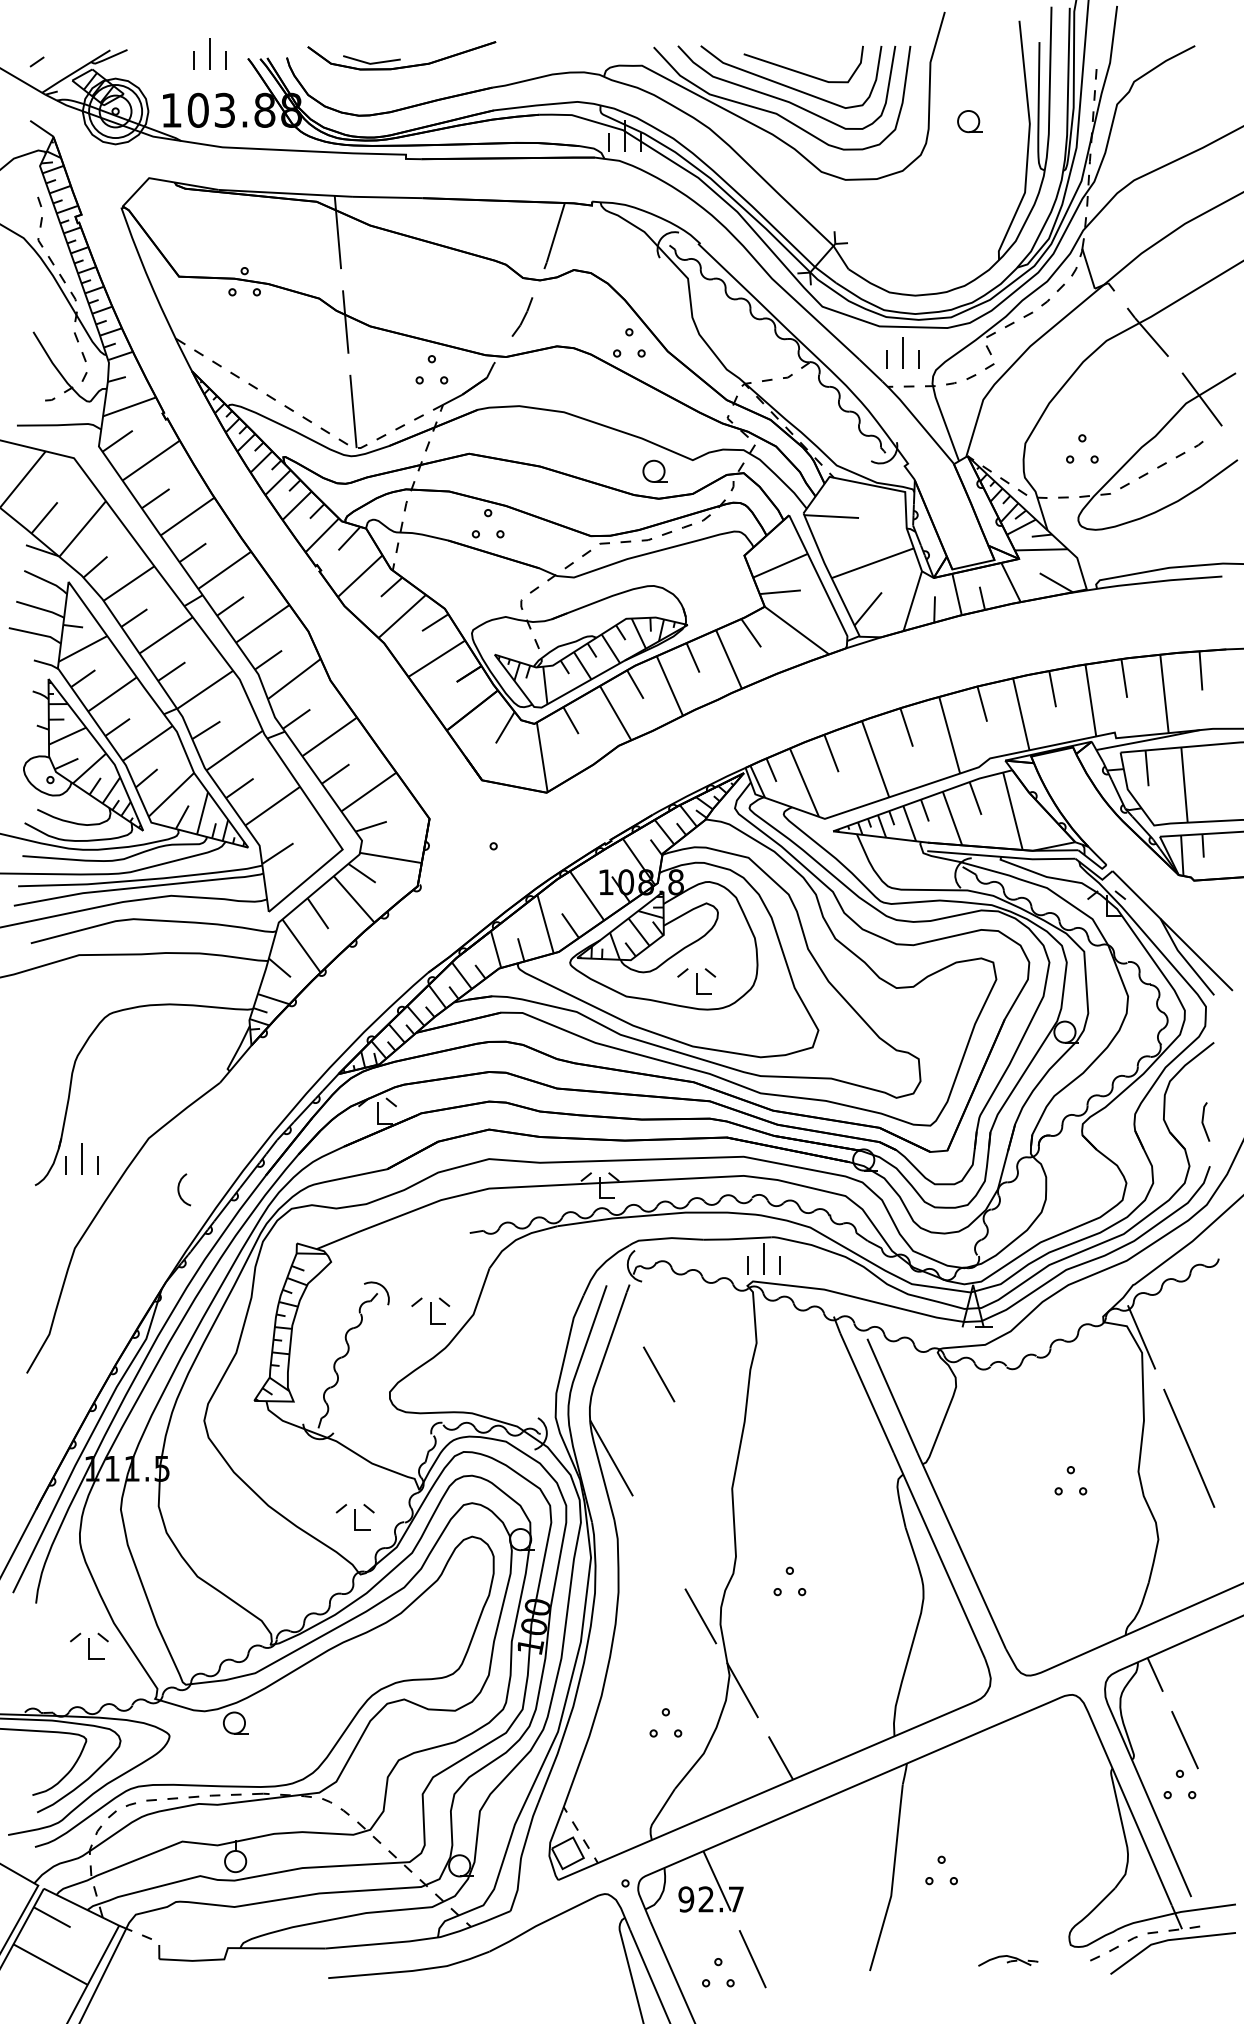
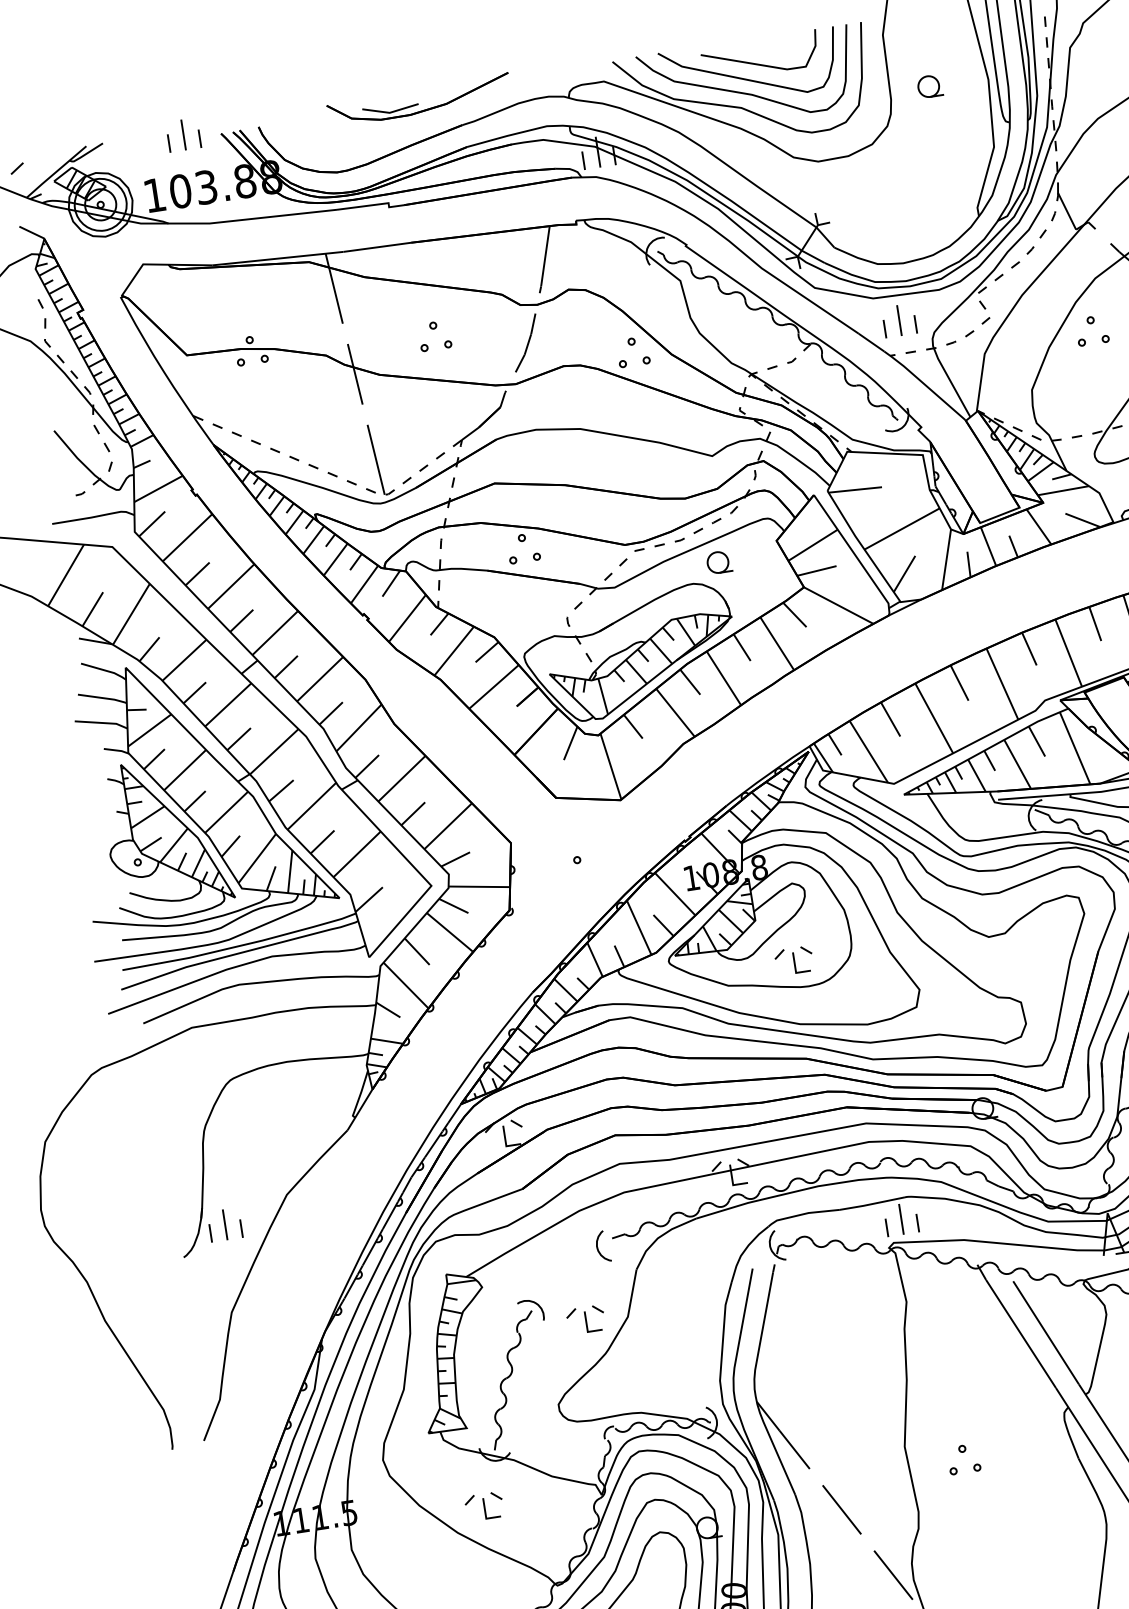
part: (401, 55) -> (418, 100), moved
part: (522, 316) -> (525, 342), size x1.43
part: (431, 369) -> (434, 335), moved
part: (1082, 448) -> (1092, 330), moved
part: (654, 470) -> (718, 561), moved
part: (184, 1189) -> (603, 1246), moved
line: (659, 1374) -> (842, 1509), moved
part: (354, 1517) -> (483, 1506), moved
part: (789, 1574) -> (962, 1452), moved

